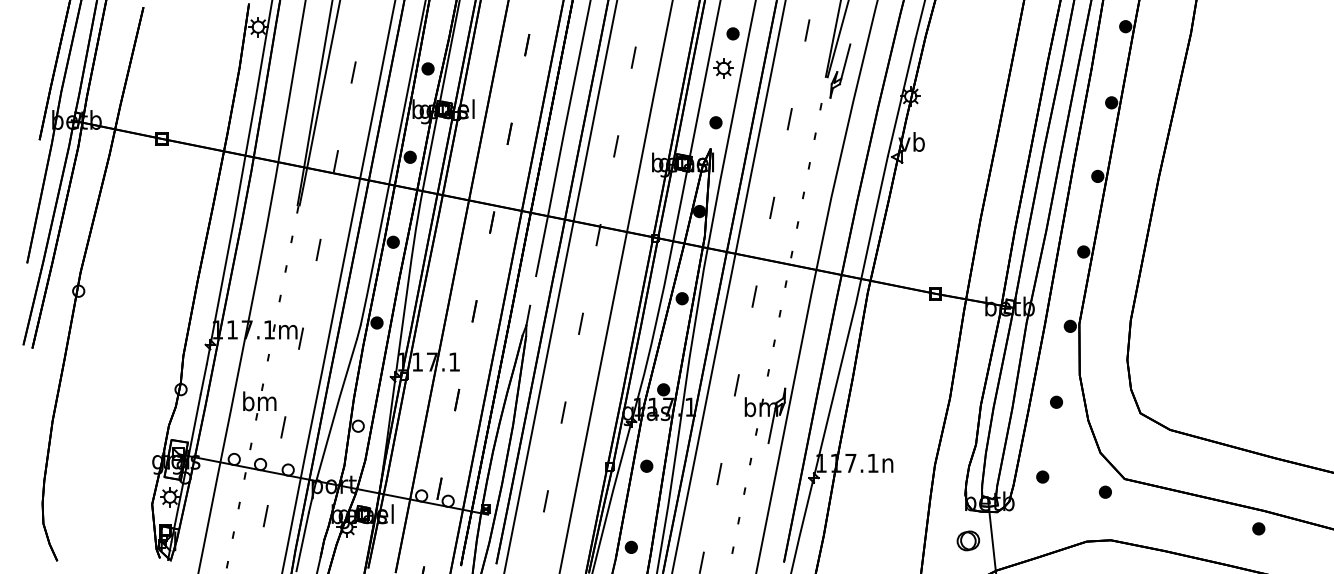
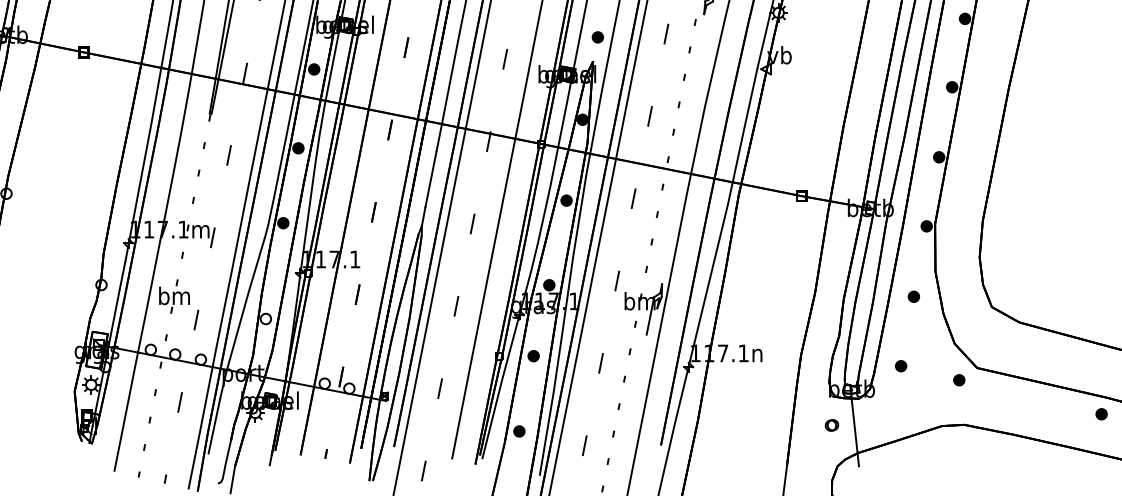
line: (533, 290) -> (428, 193), added
part: (967, 540) -> (831, 425), size x0.62

